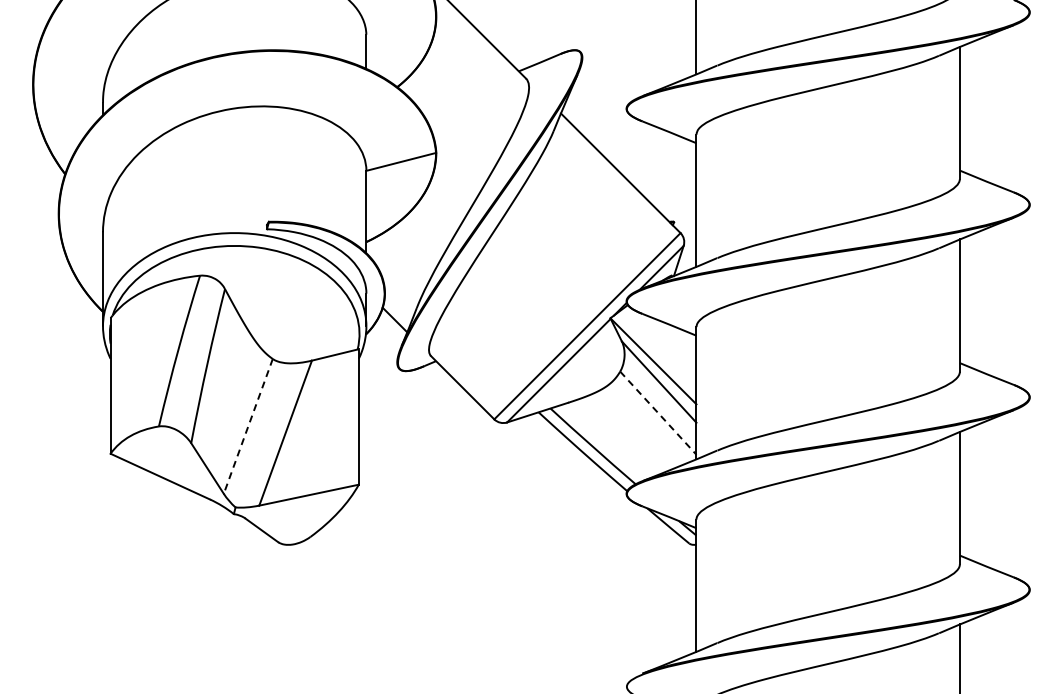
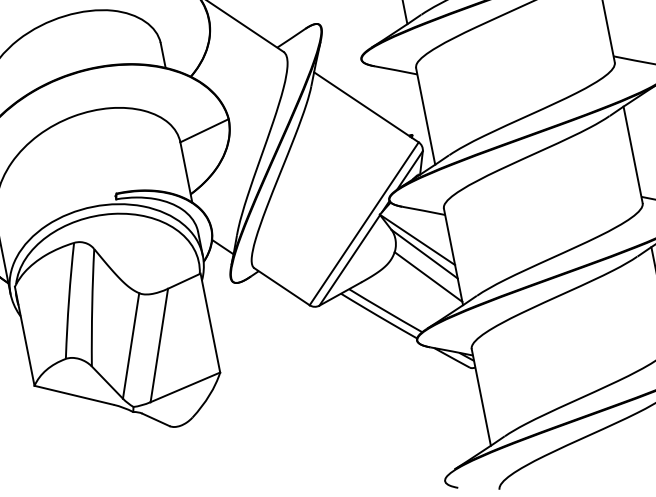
line: (658, 413) -> (428, 277), dashed -> solid
line: (248, 426) -> (131, 345), dashed -> solid

